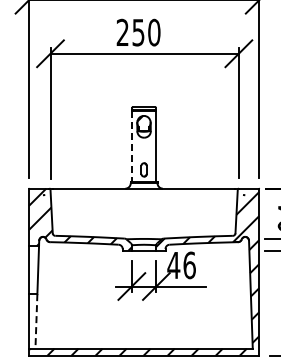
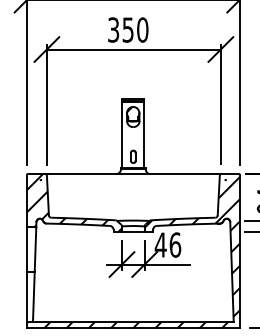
text: (122, 32) -> (113, 29), 250 -> 350
line: (132, 146) -> (122, 135), dashed -> solid
line: (36, 321) -> (33, 296), dashed -> solid

